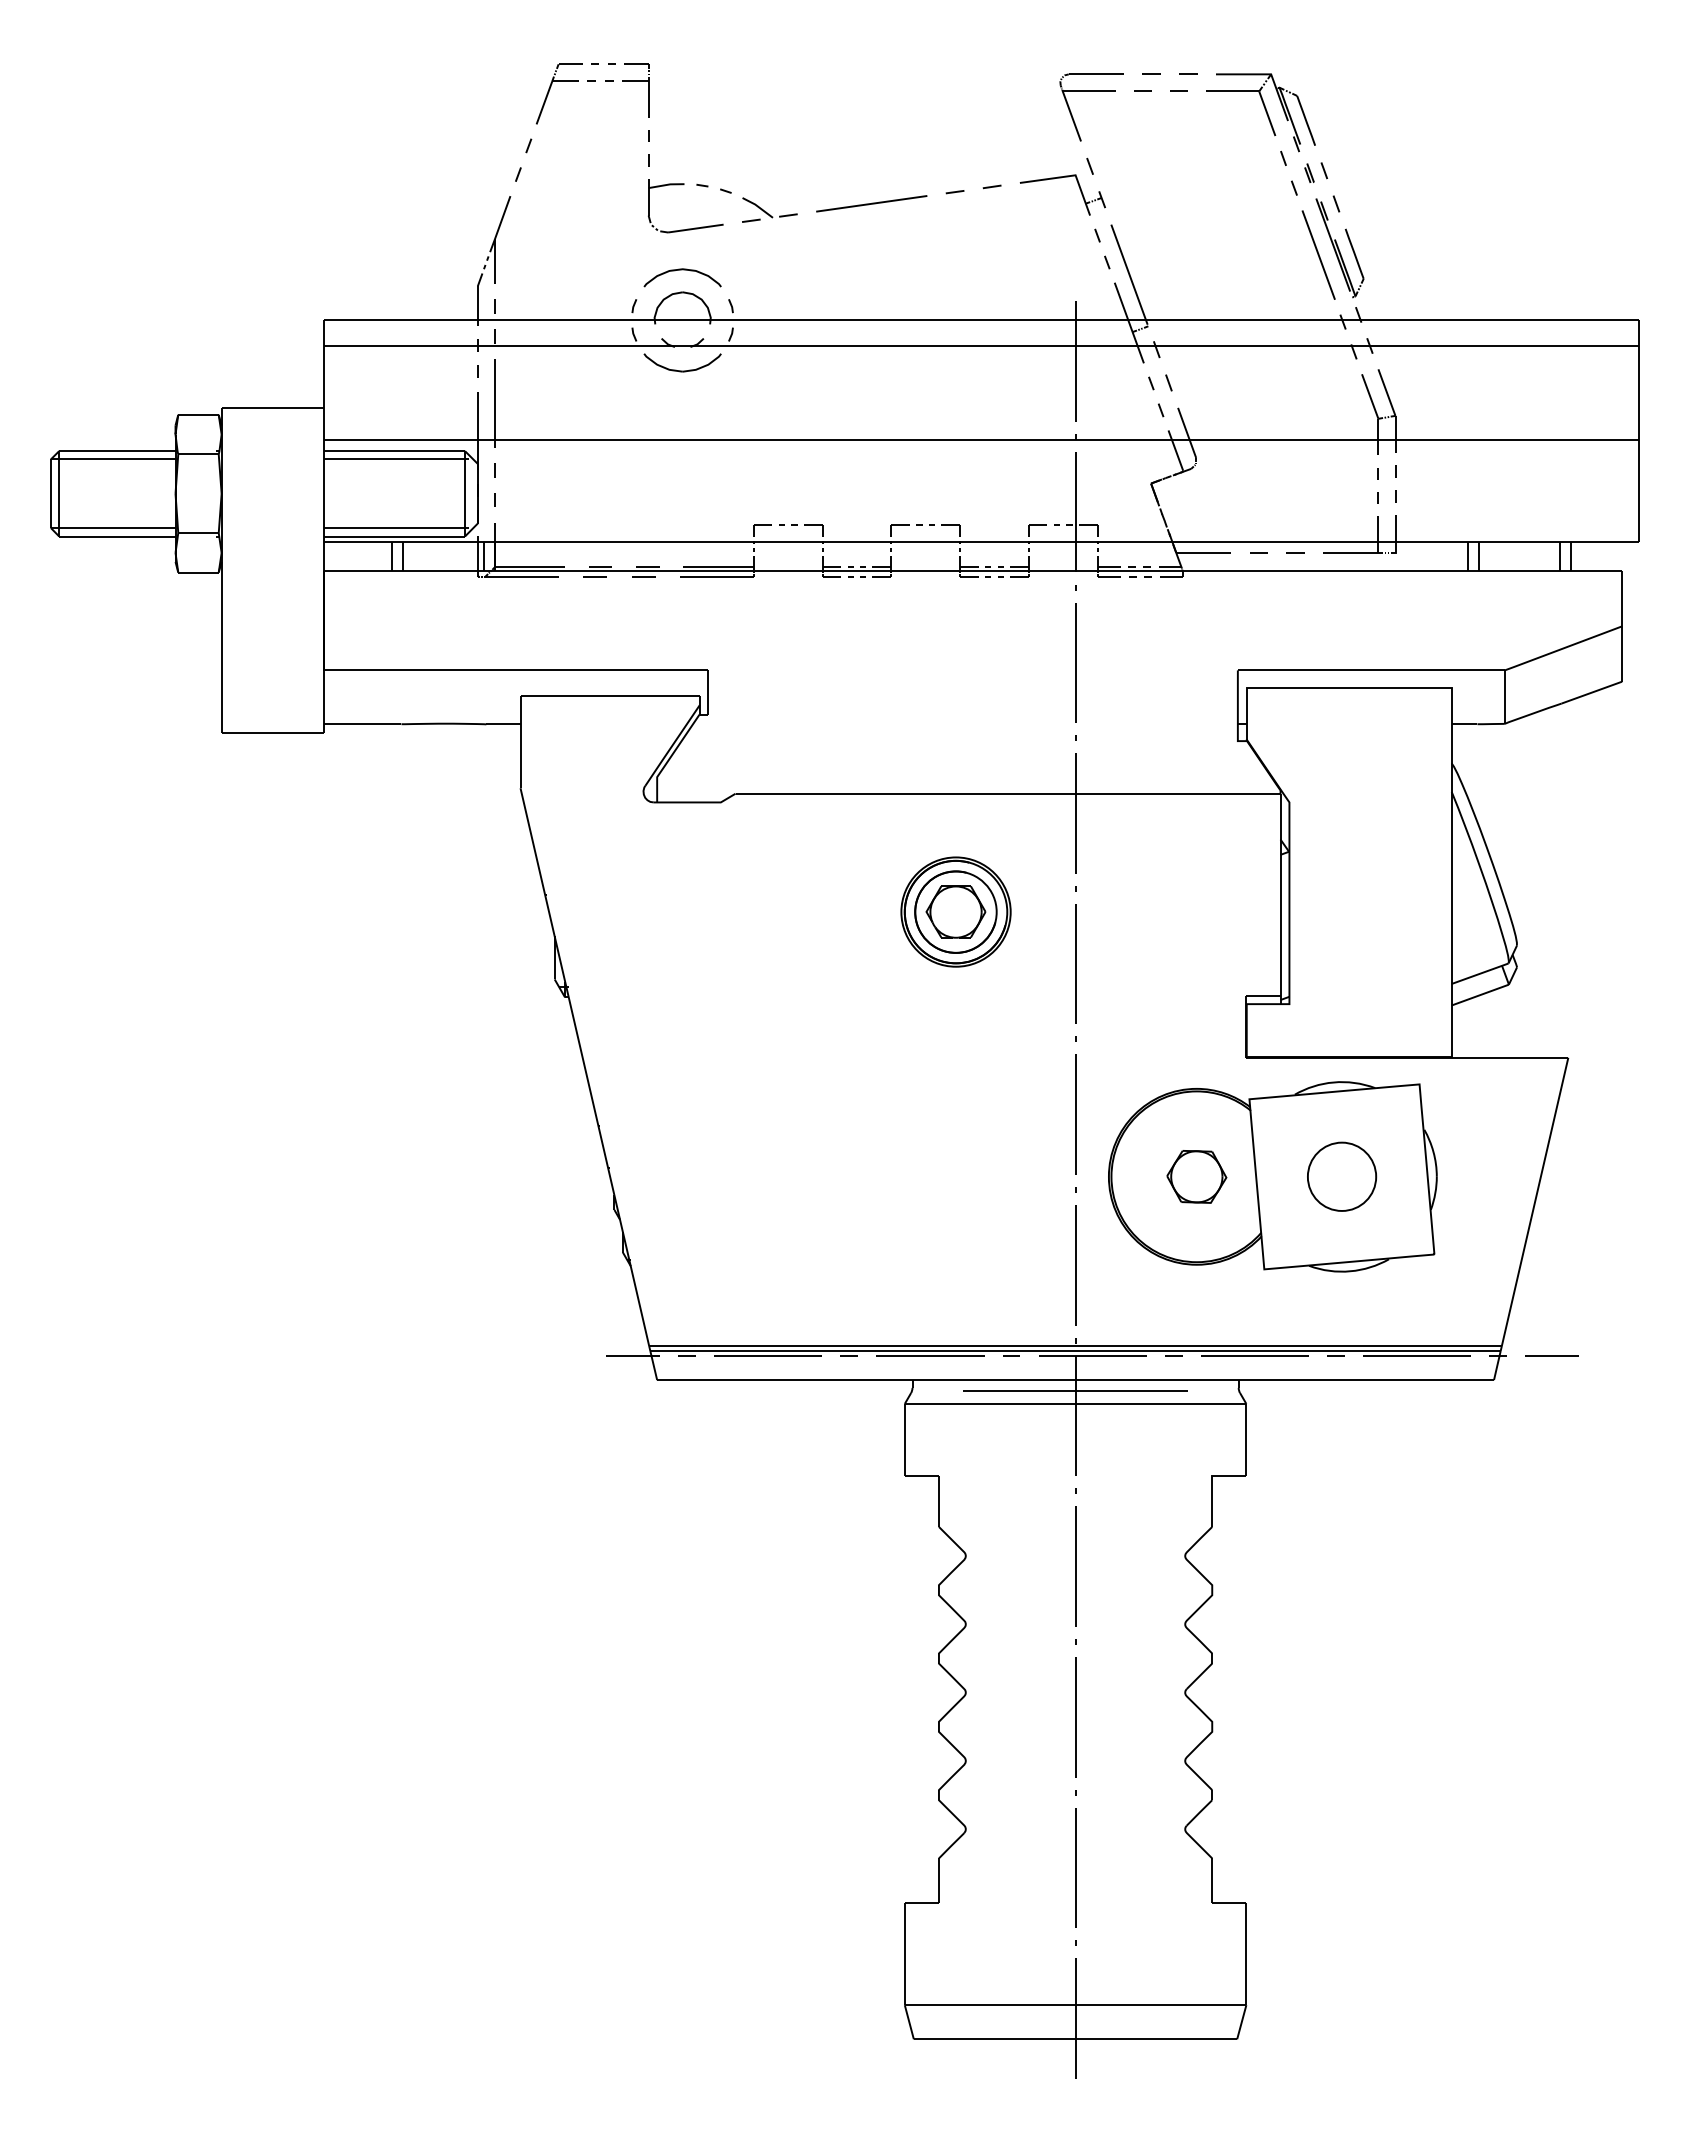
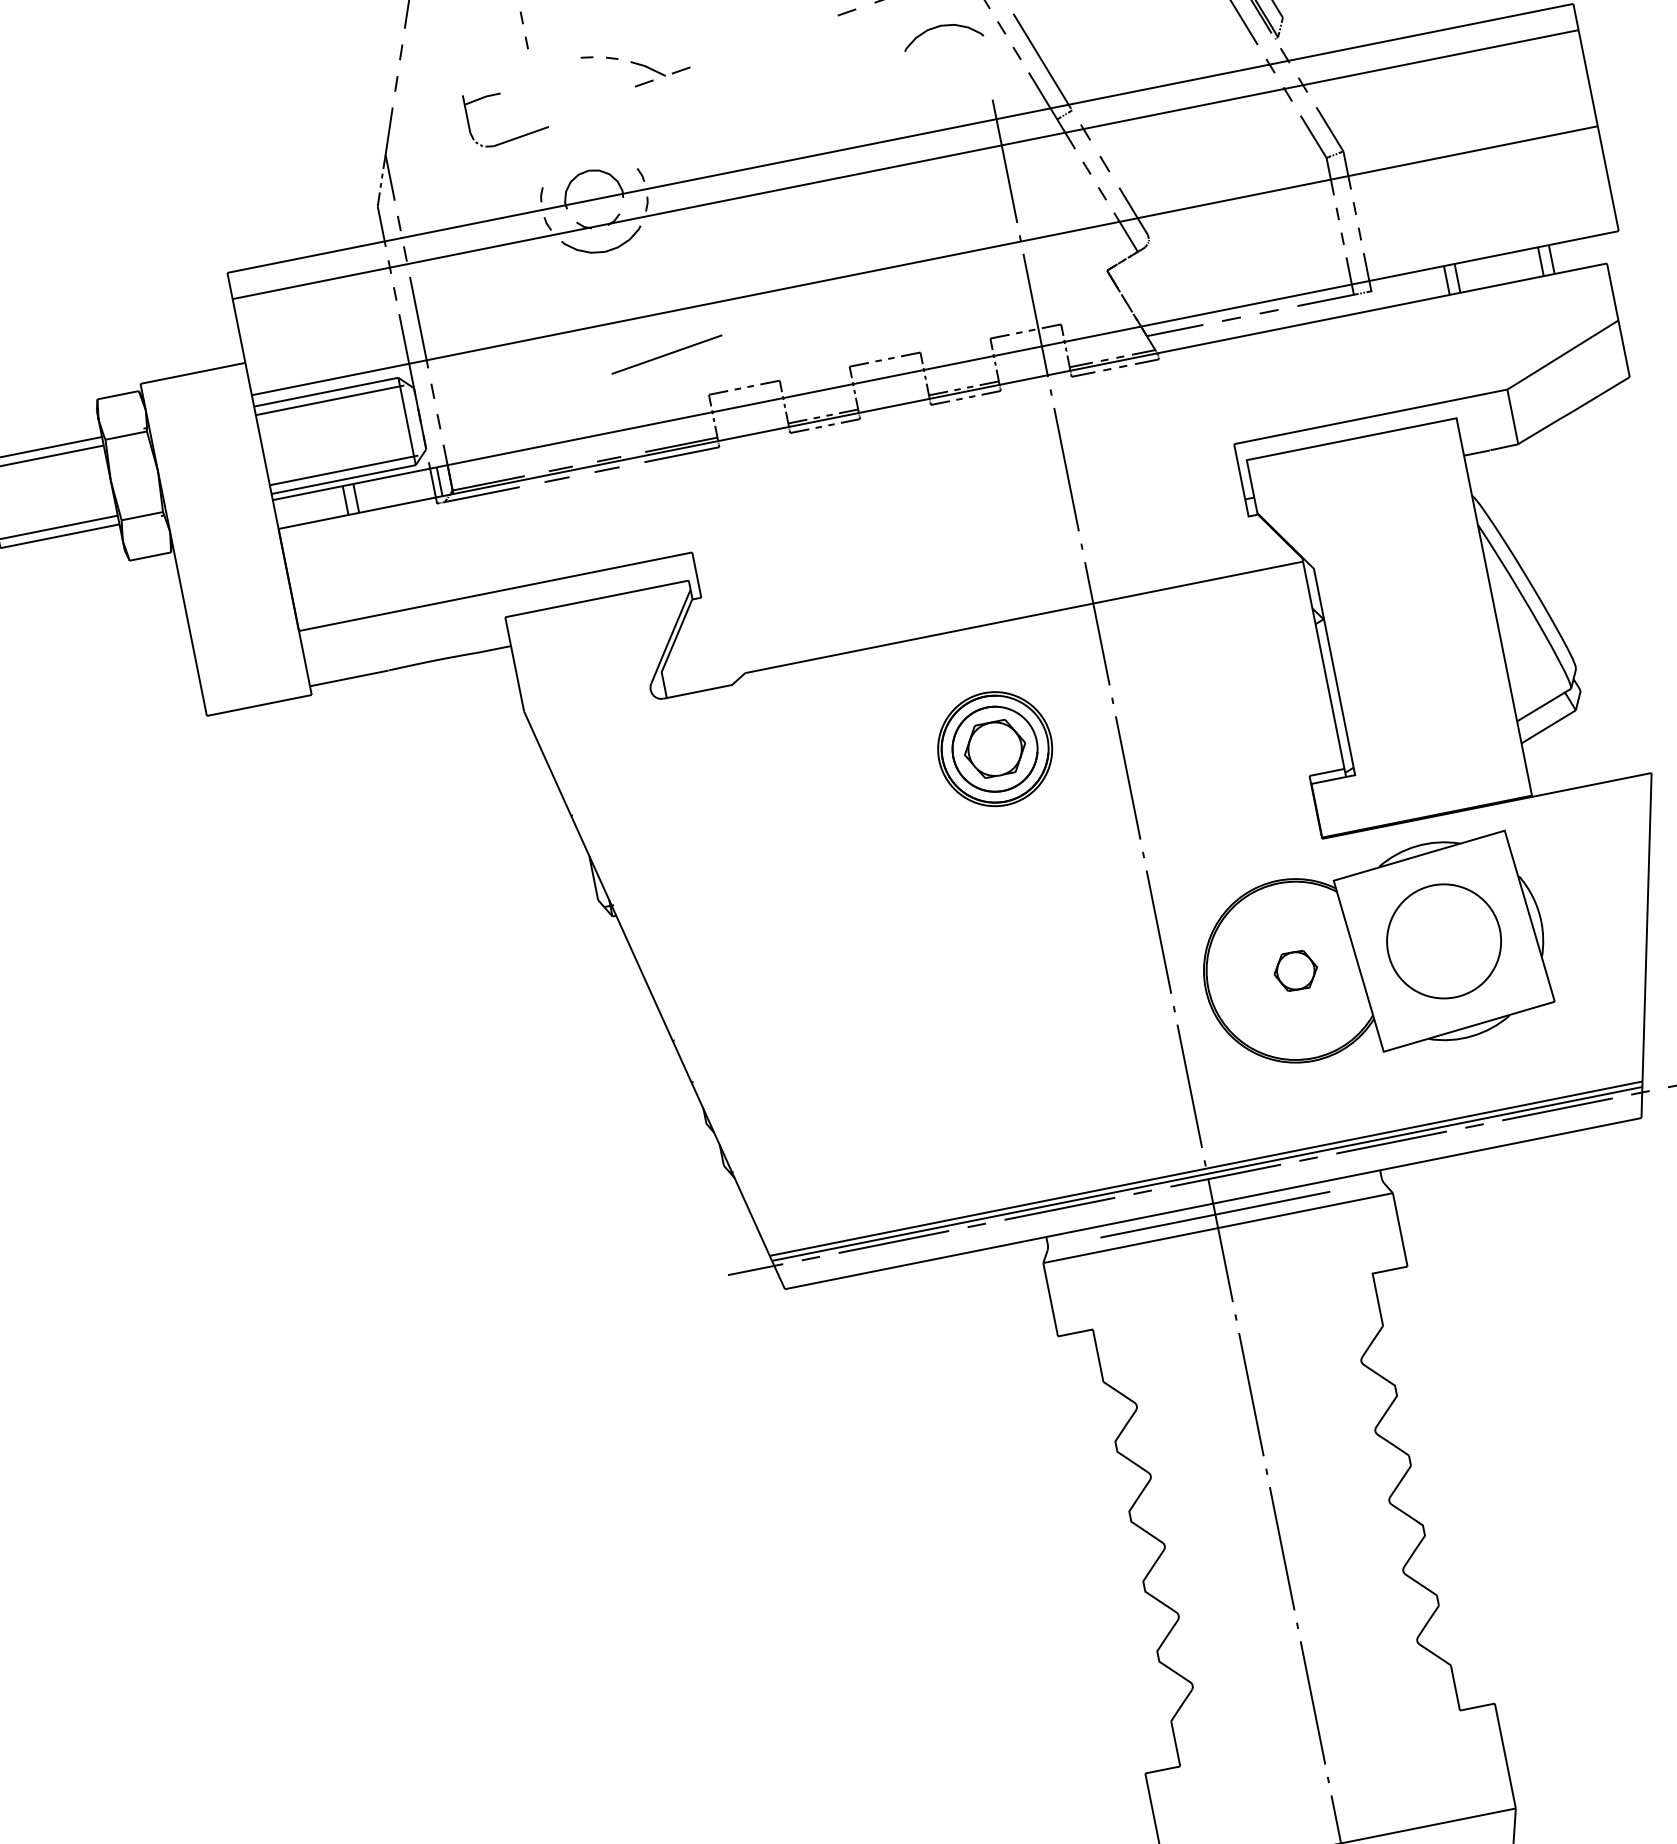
part: (683, 185) -> (499, 95), moved
line: (871, 203) -> (666, 354), moved
curve: (682, 270) -> (940, 27), moved
part: (1196, 1176) -> (1295, 970), size x0.7
part: (1342, 1176) -> (1444, 940), size x1.6

